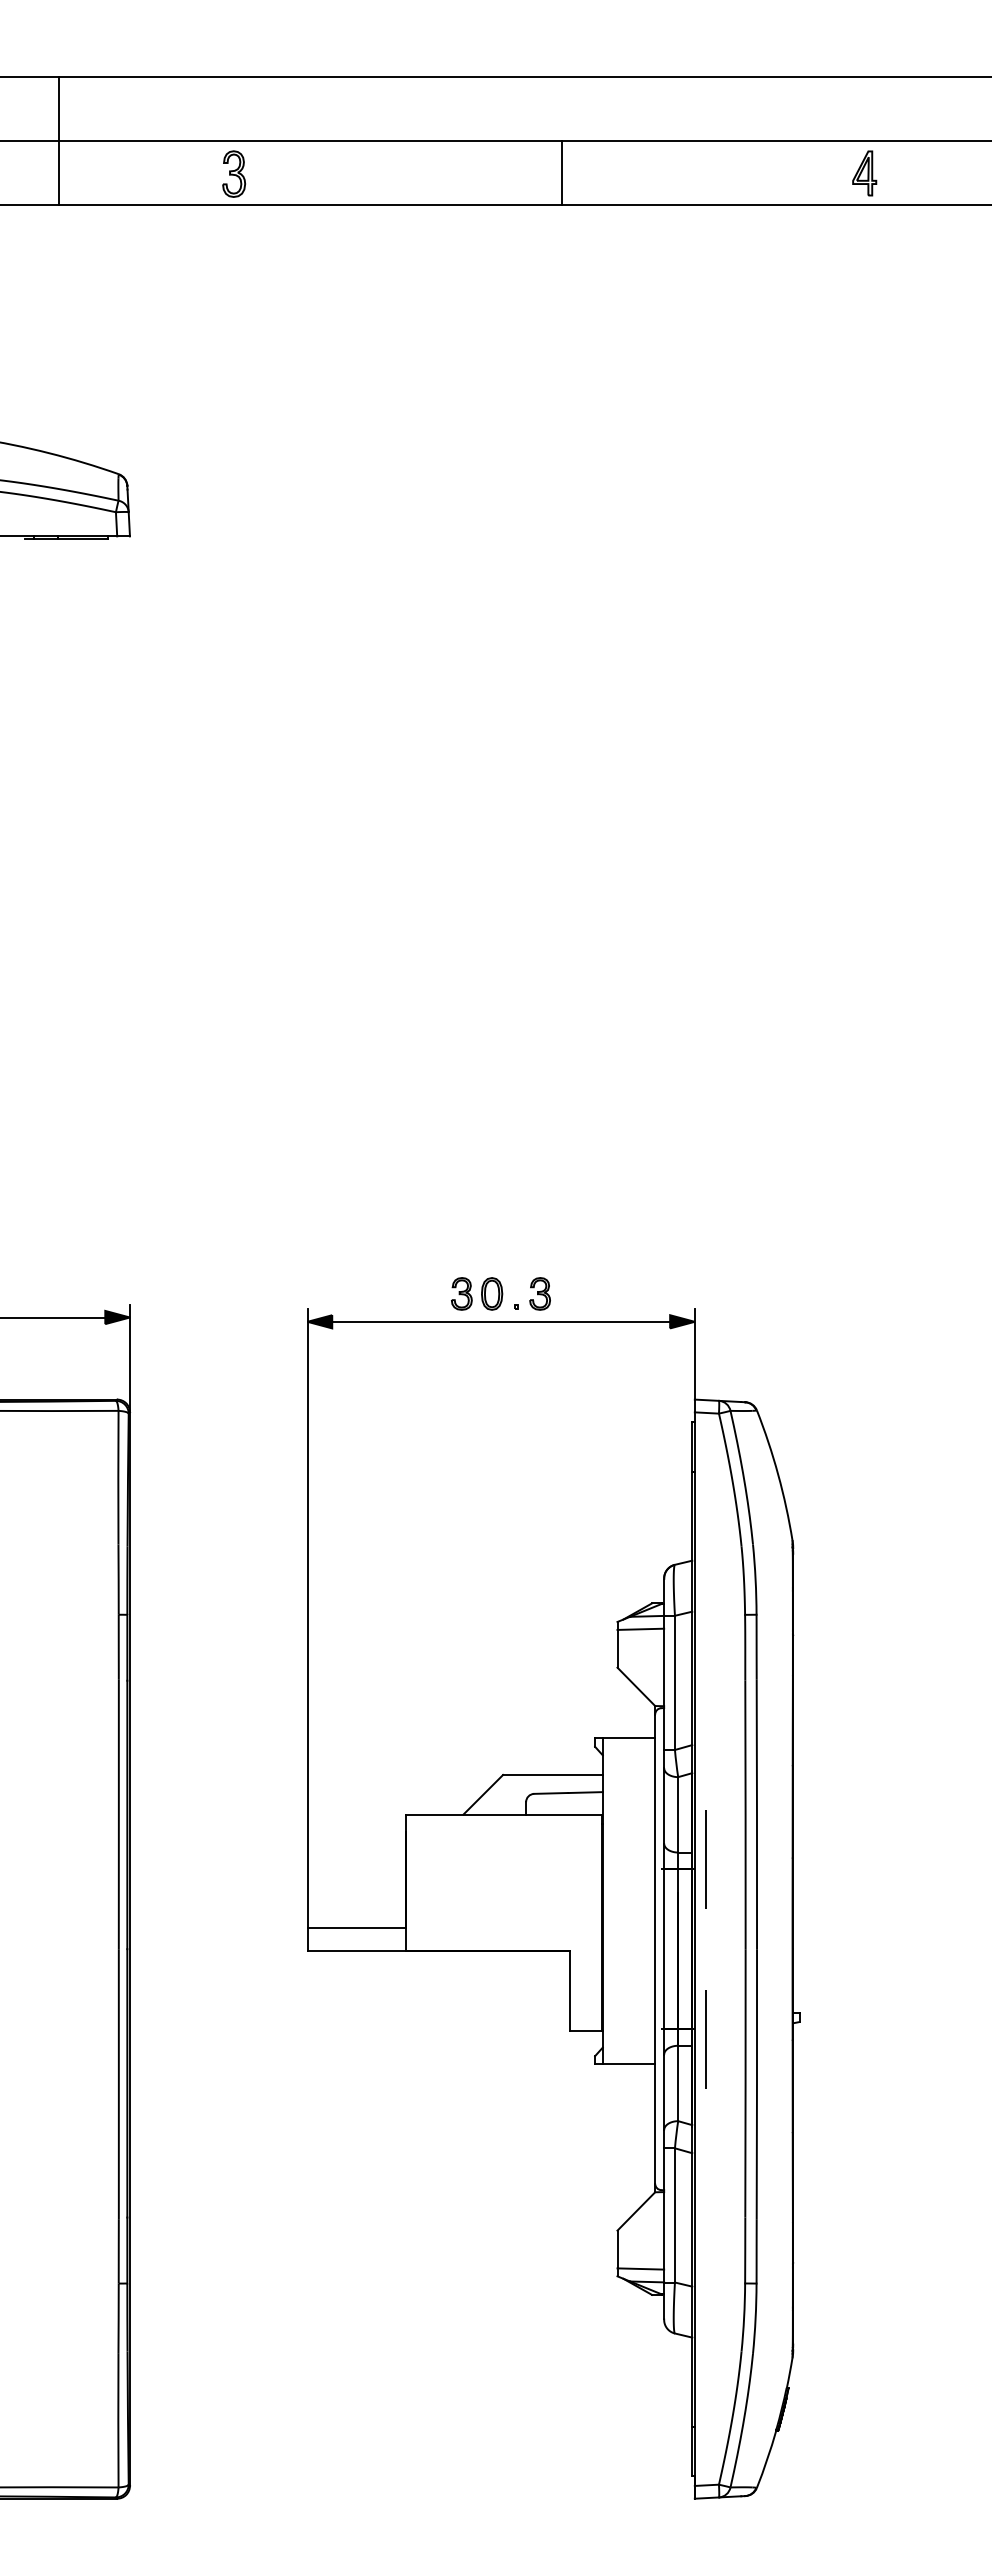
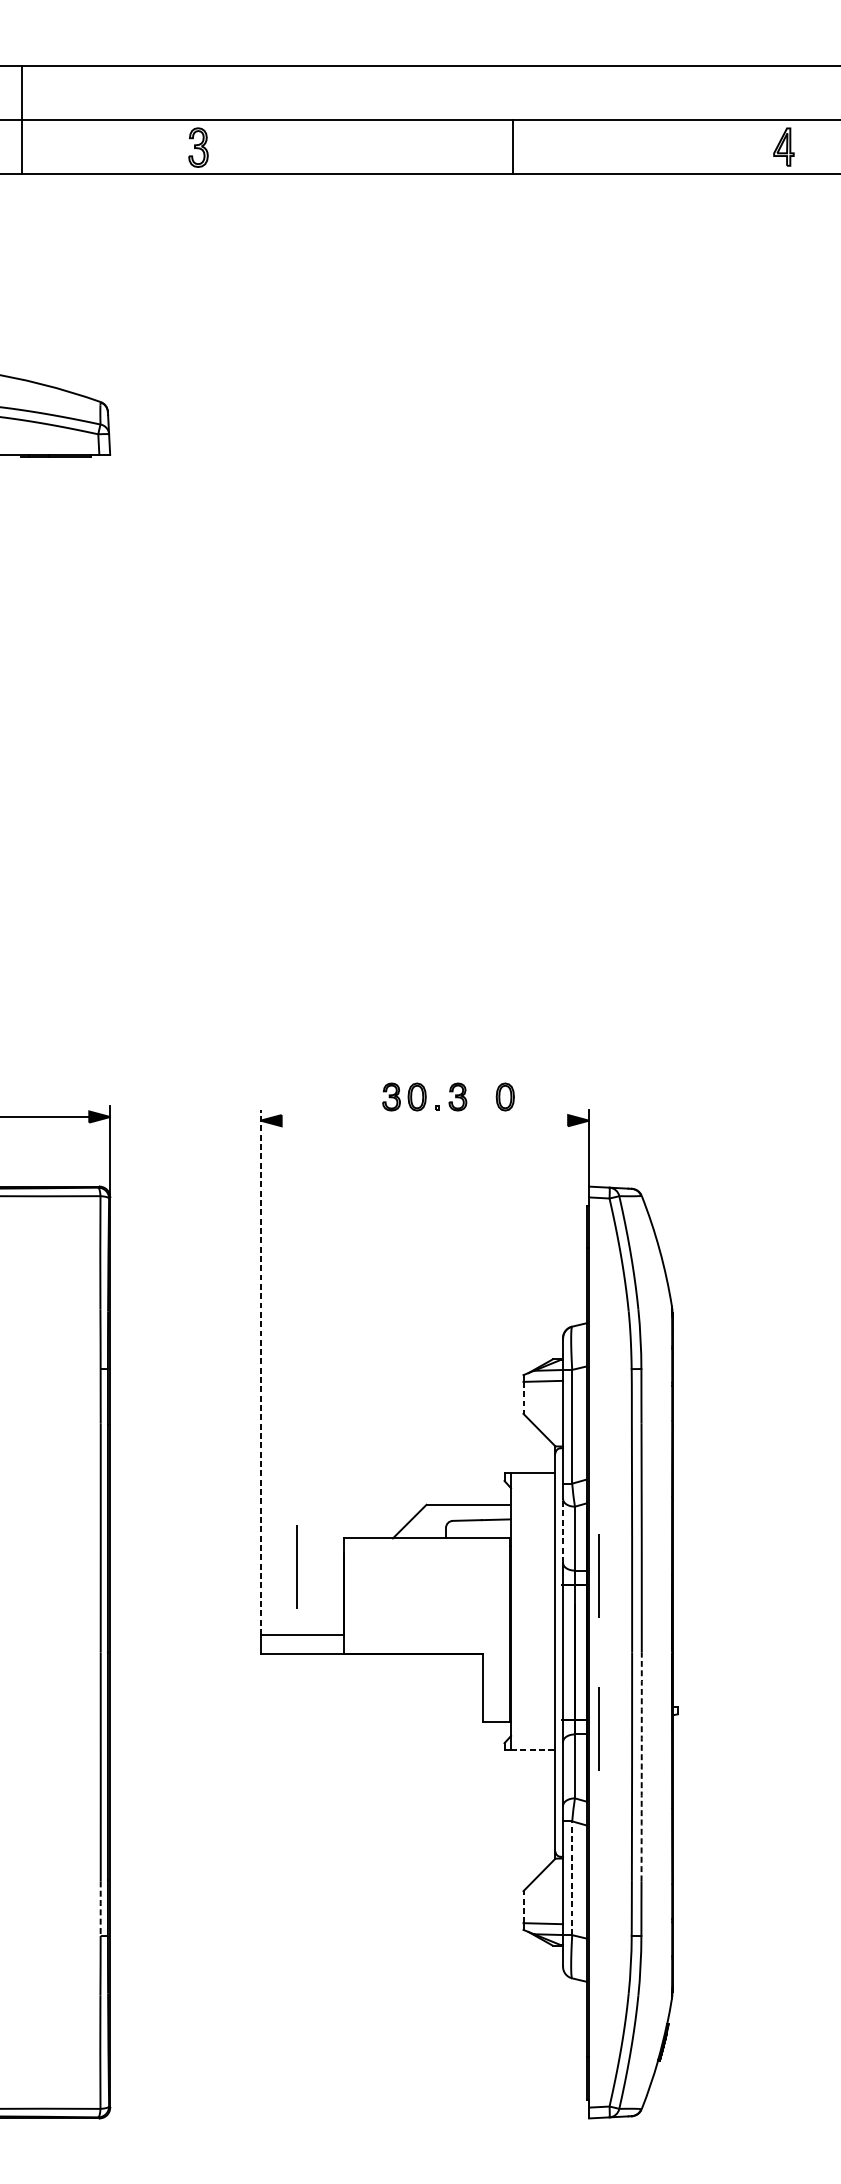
line: (58, 141) -> (21, 119), moved
line: (561, 173) -> (512, 147), moved
part: (864, 173) -> (783, 147), moved
part: (596, 1293) -> (505, 1096), added
line: (501, 1321) -> (425, 1120), removed
line: (307, 1618) -> (260, 1372), solid -> dashed
line: (617, 1648) -> (523, 1397), solid -> dashed
line: (664, 1805) -> (563, 1530), solid -> dashed
line: (349, 1848) -> (296, 1567), added
line: (629, 2063) -> (533, 1749), solid -> dashed
arc: (756, 2084) -> (641, 1767), solid -> dashed
line: (674, 2214) -> (571, 1877), solid -> dashed
line: (617, 2249) -> (523, 1907), solid -> dashed
line: (118, 2250) -> (100, 1908), solid -> dashed

